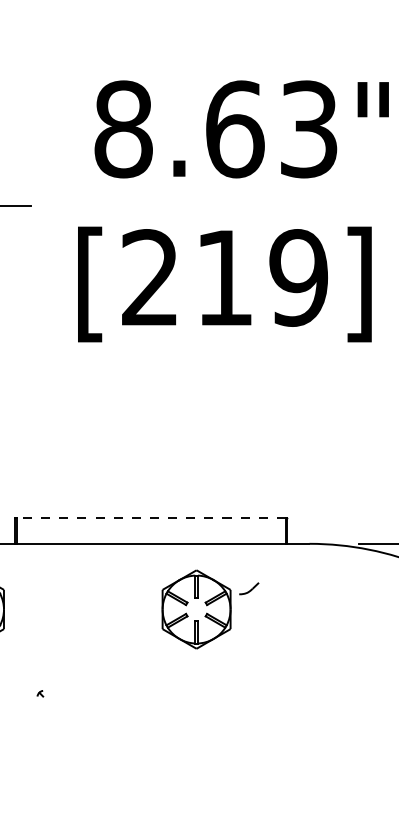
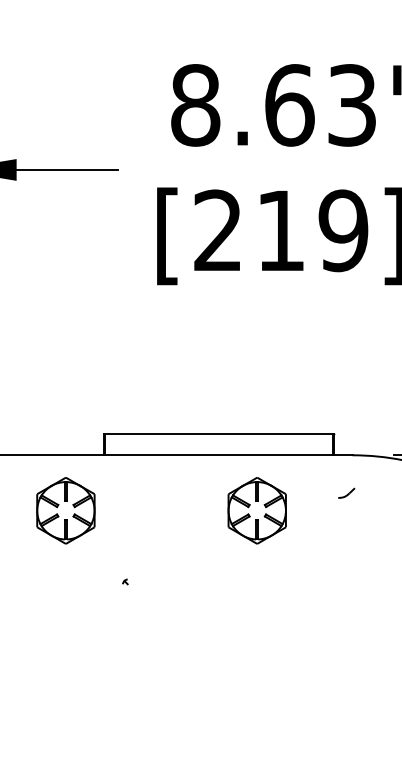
line: (150, 518) -> (218, 433), dashed -> solid
part: (249, 587) -> (346, 492), moved

